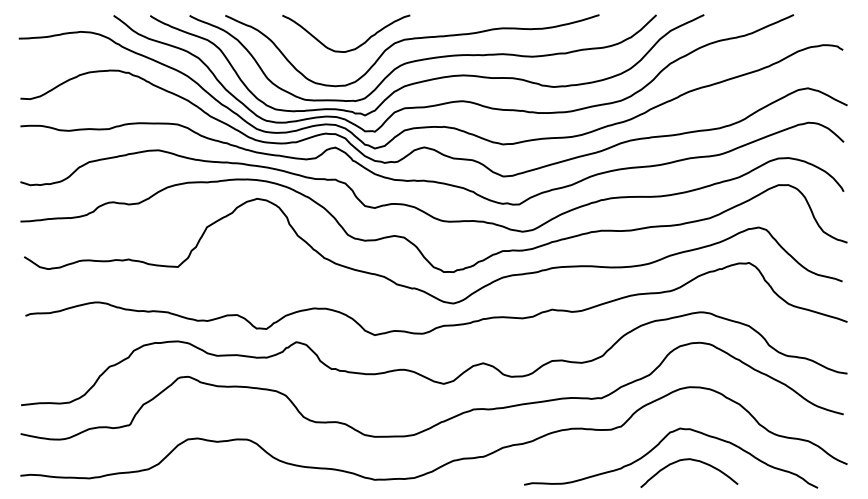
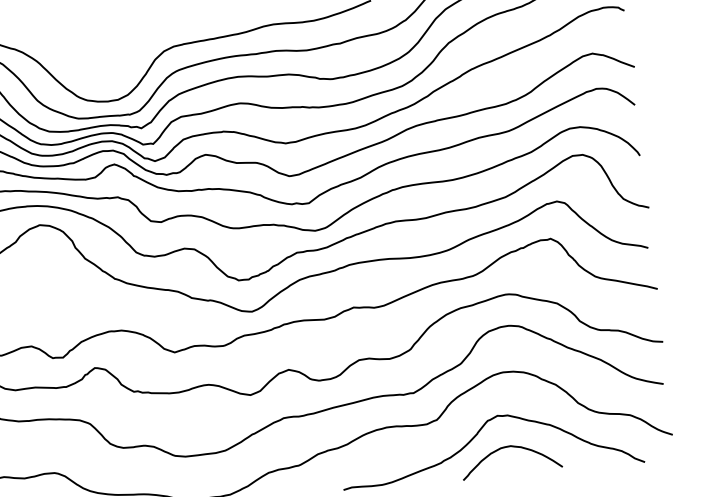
curve: (349, 49) -> (118, 62), removed

